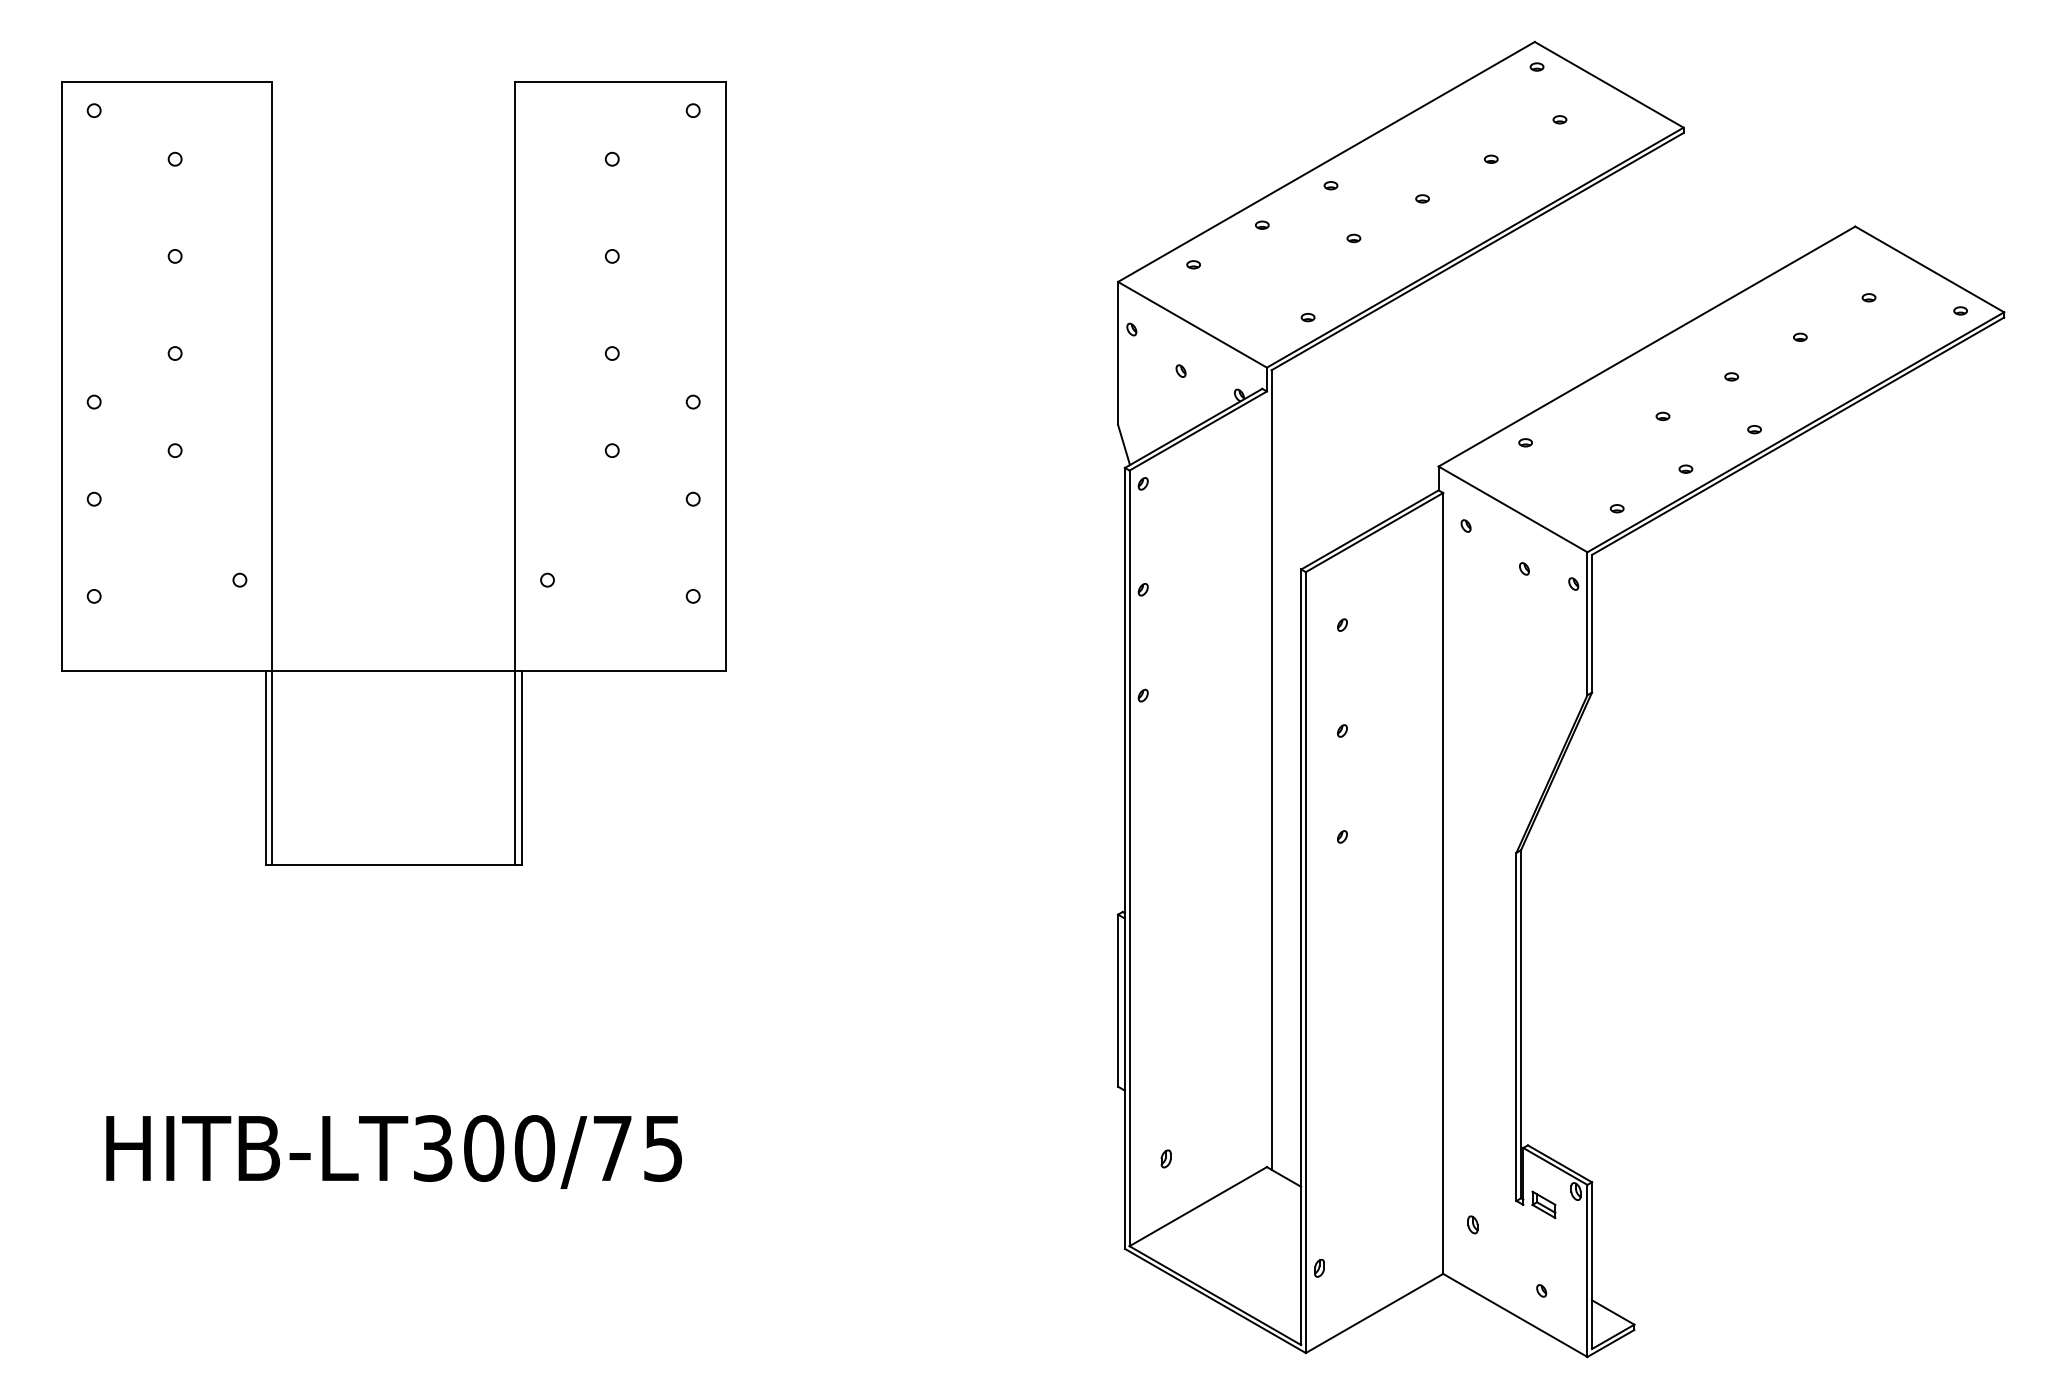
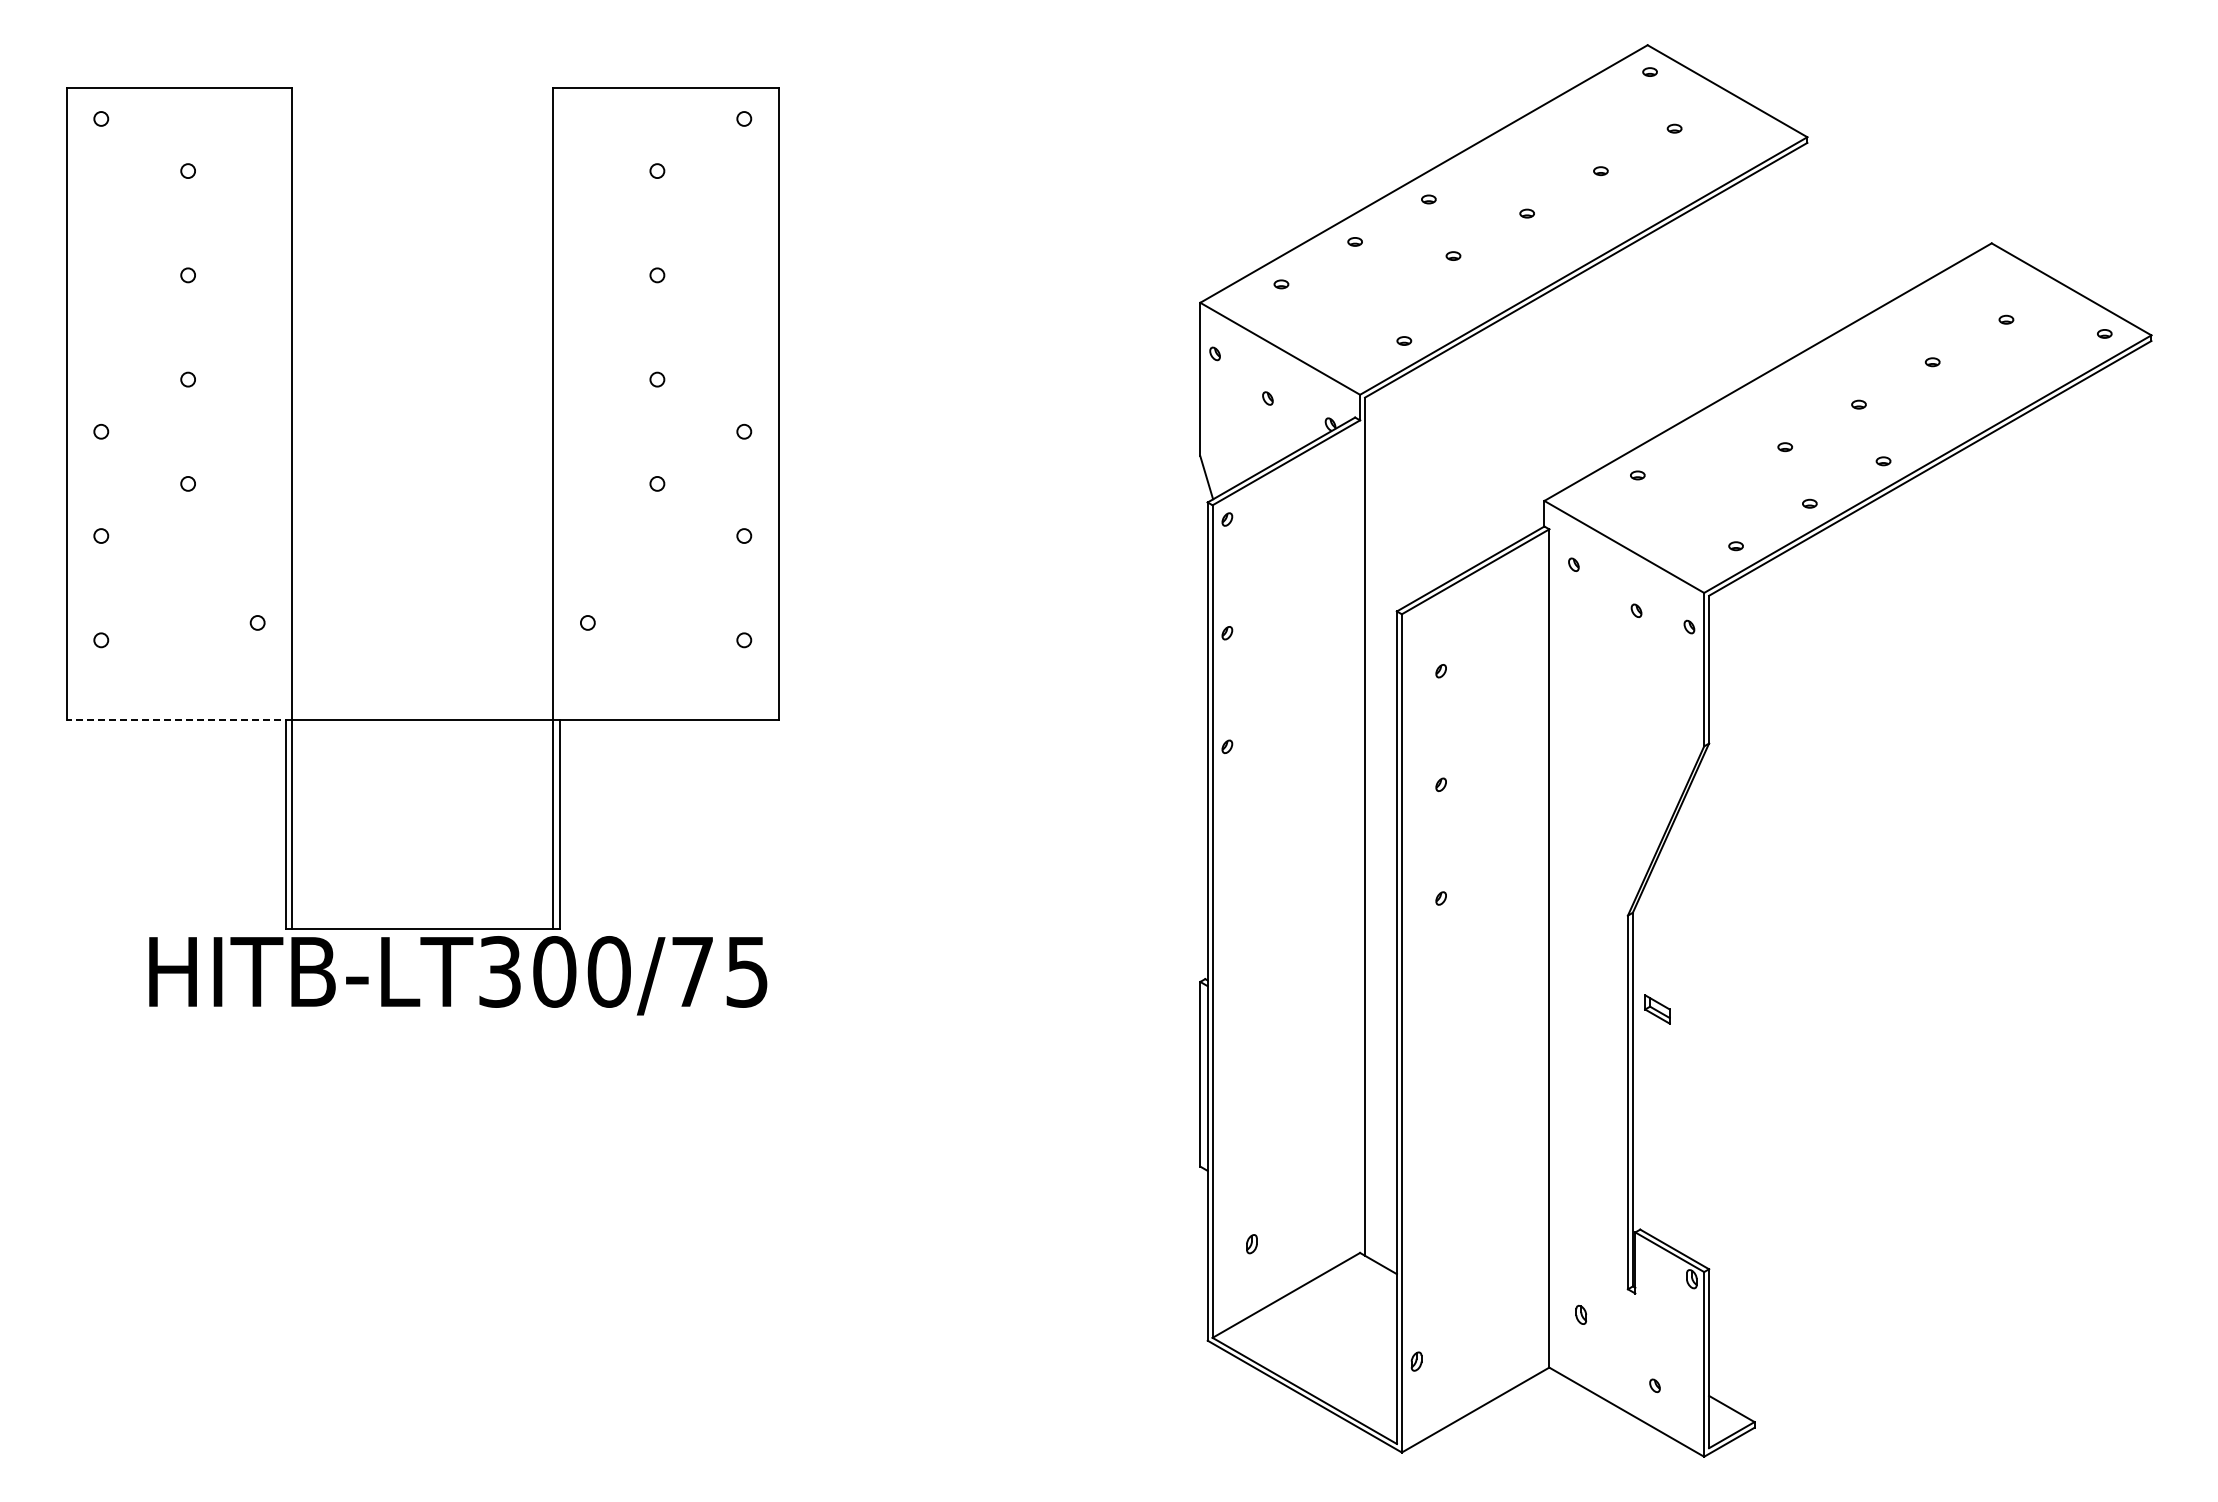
line: (167, 671) -> (179, 720), solid -> dashed
text: (394, 1151) -> (458, 975), moved
part: (1543, 1204) -> (1657, 1009), moved

